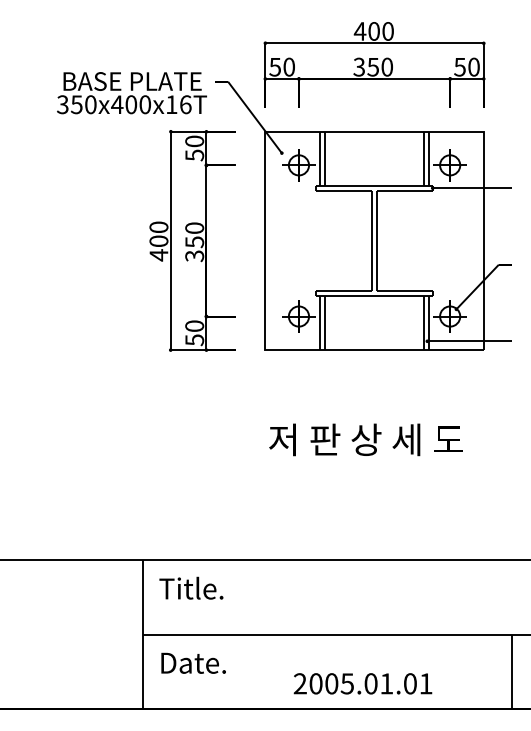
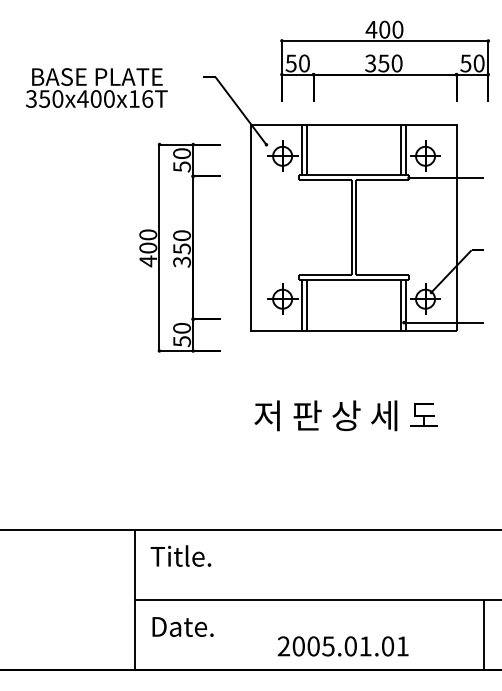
part: (373, 63) -> (384, 60), moved
text: (131, 92) -> (96, 87), moved
part: (191, 240) -> (179, 247), moved

